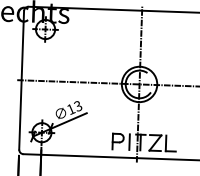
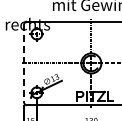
line: (21, 80) -> (24, 63), solid -> dashed

